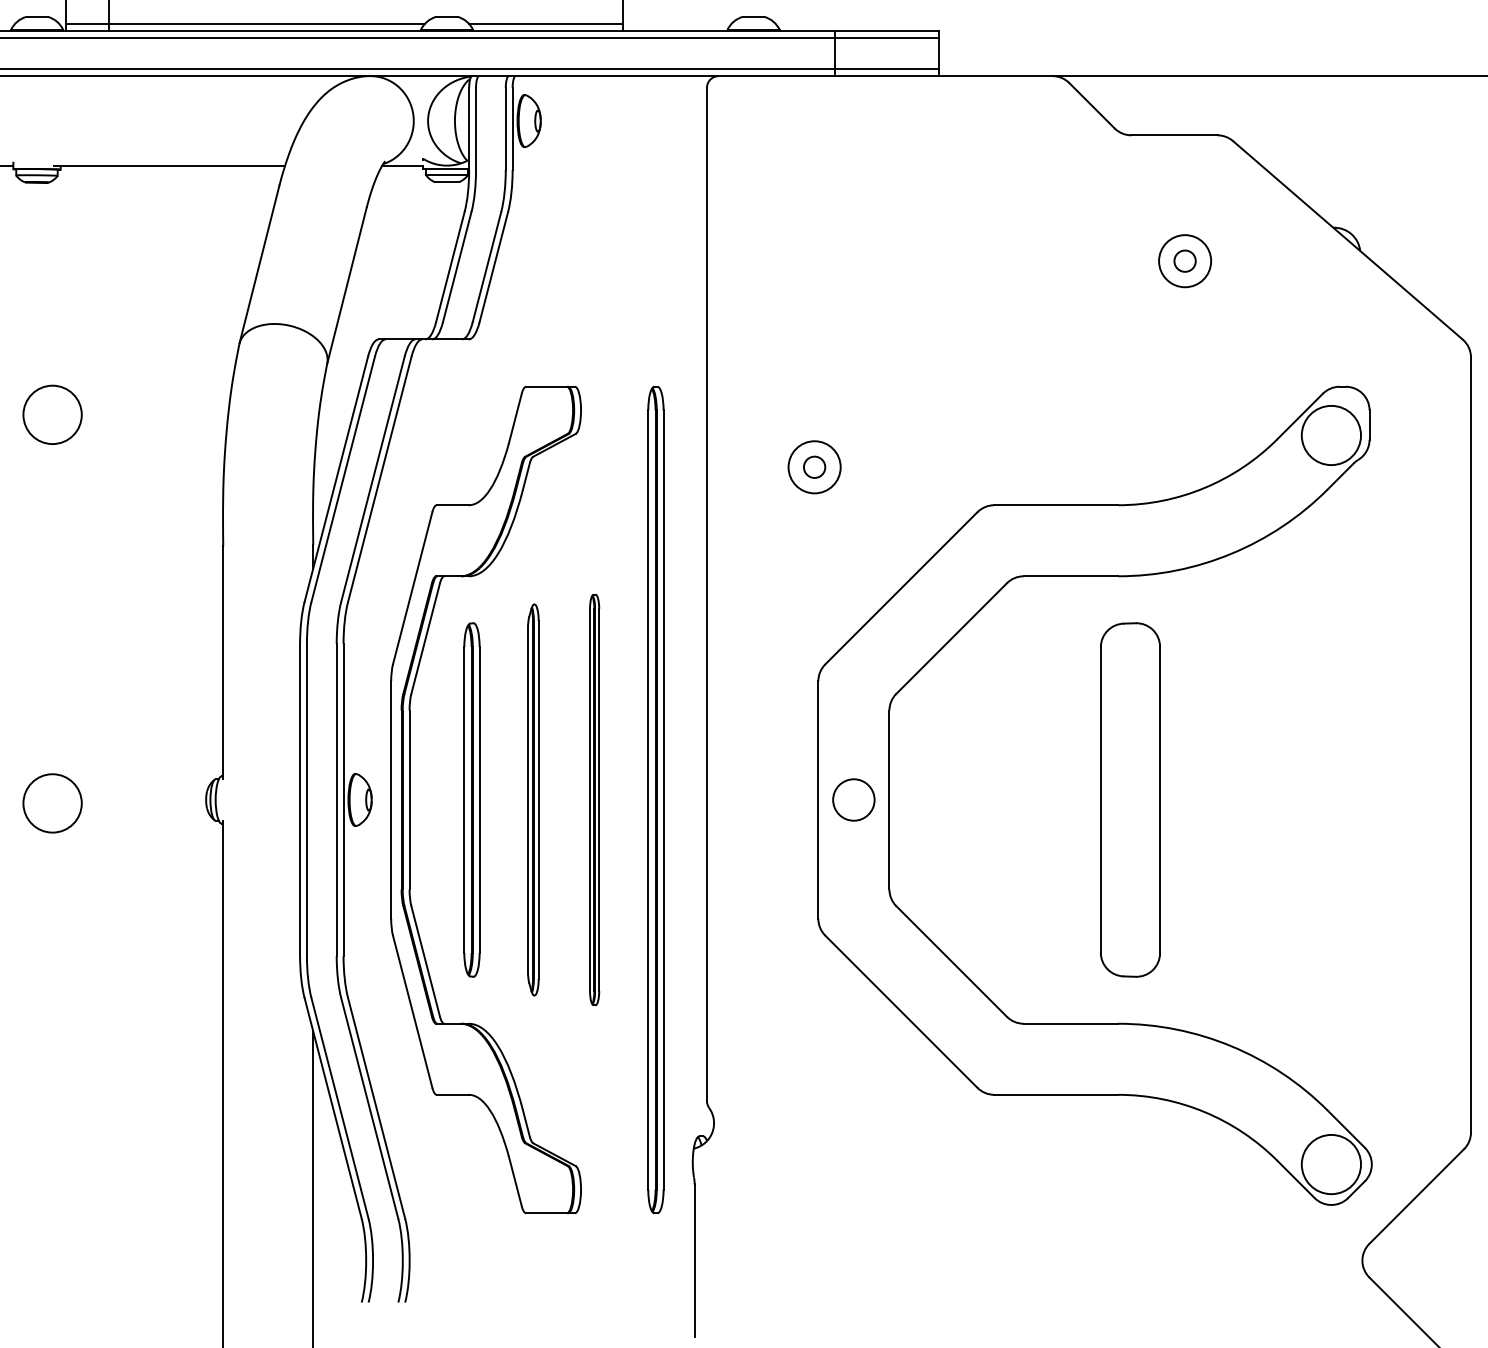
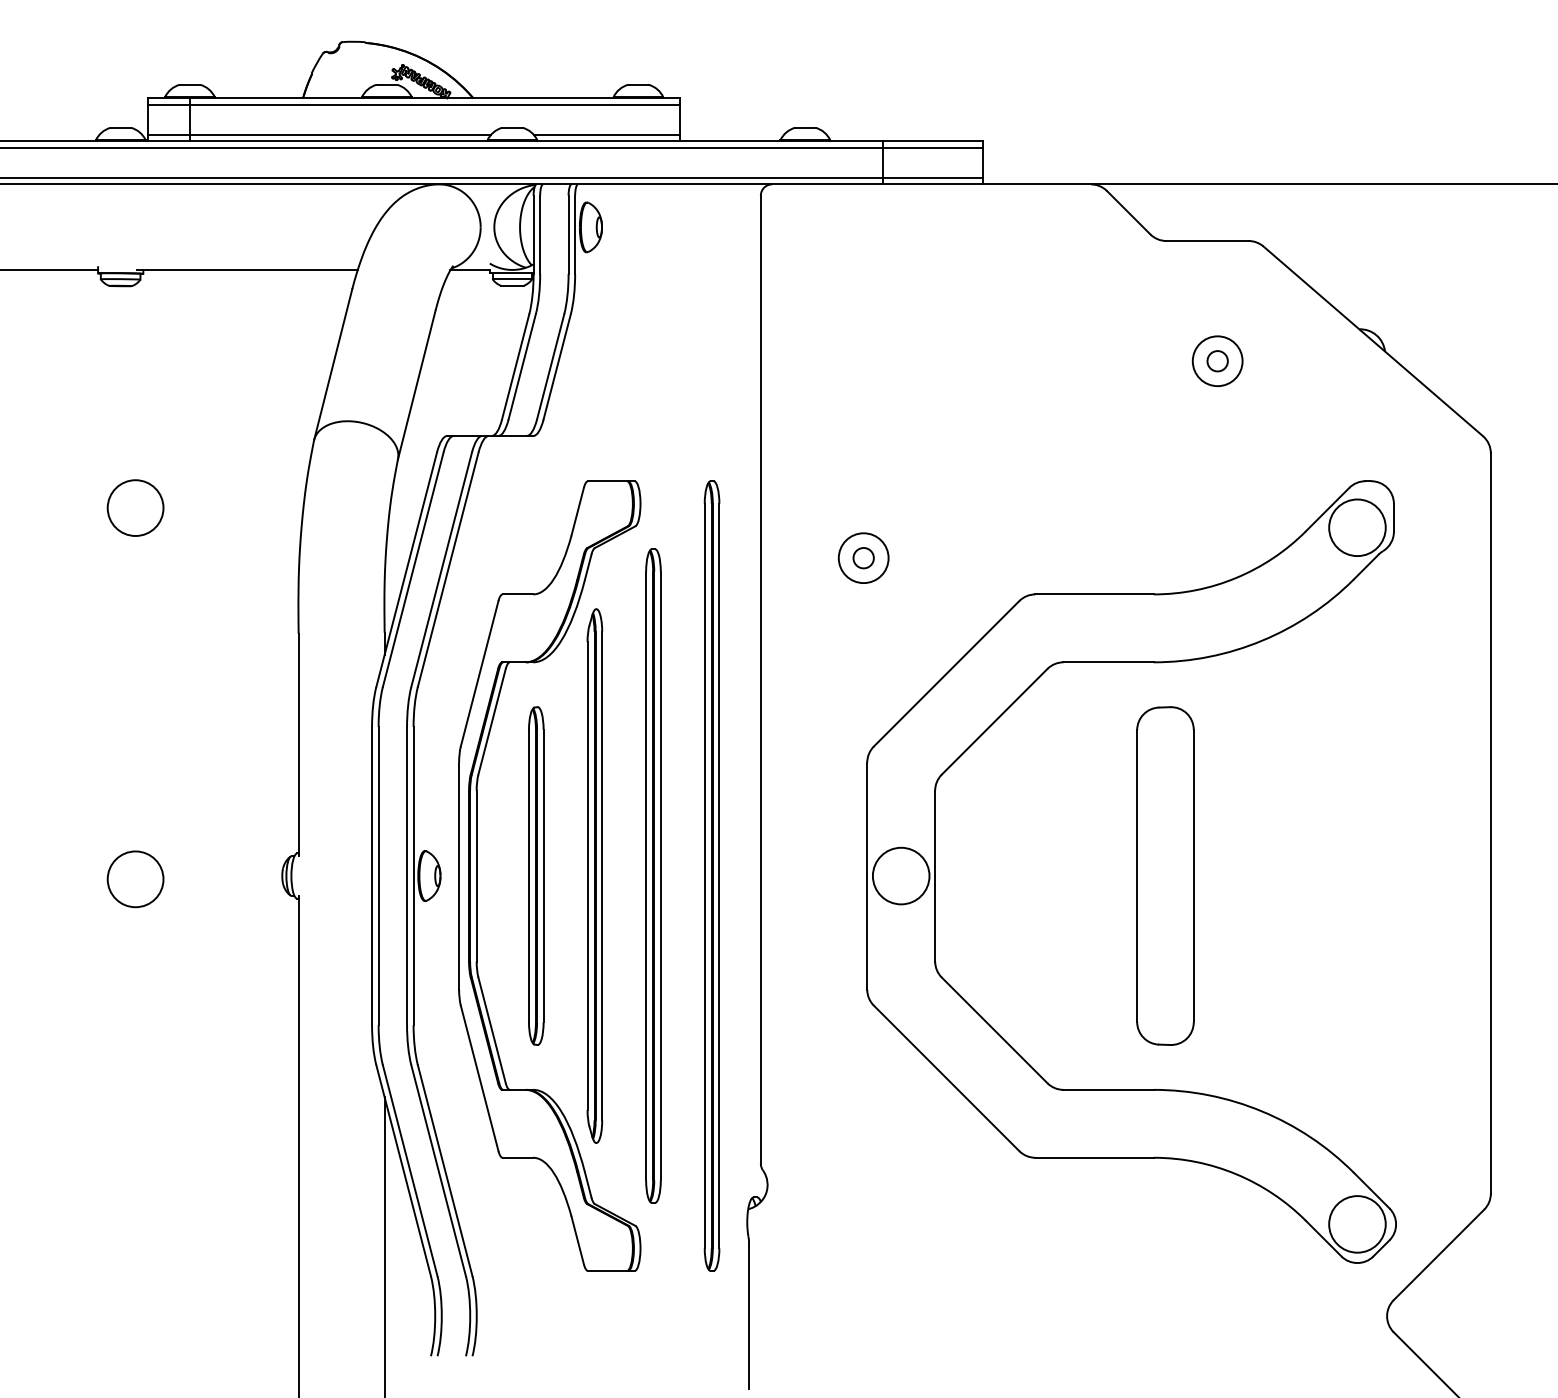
part: (532, 799) -> (594, 875), size x1.43
part: (594, 799) -> (653, 875), size x1.67
circle: (853, 799) -> (900, 875), size x1.43

